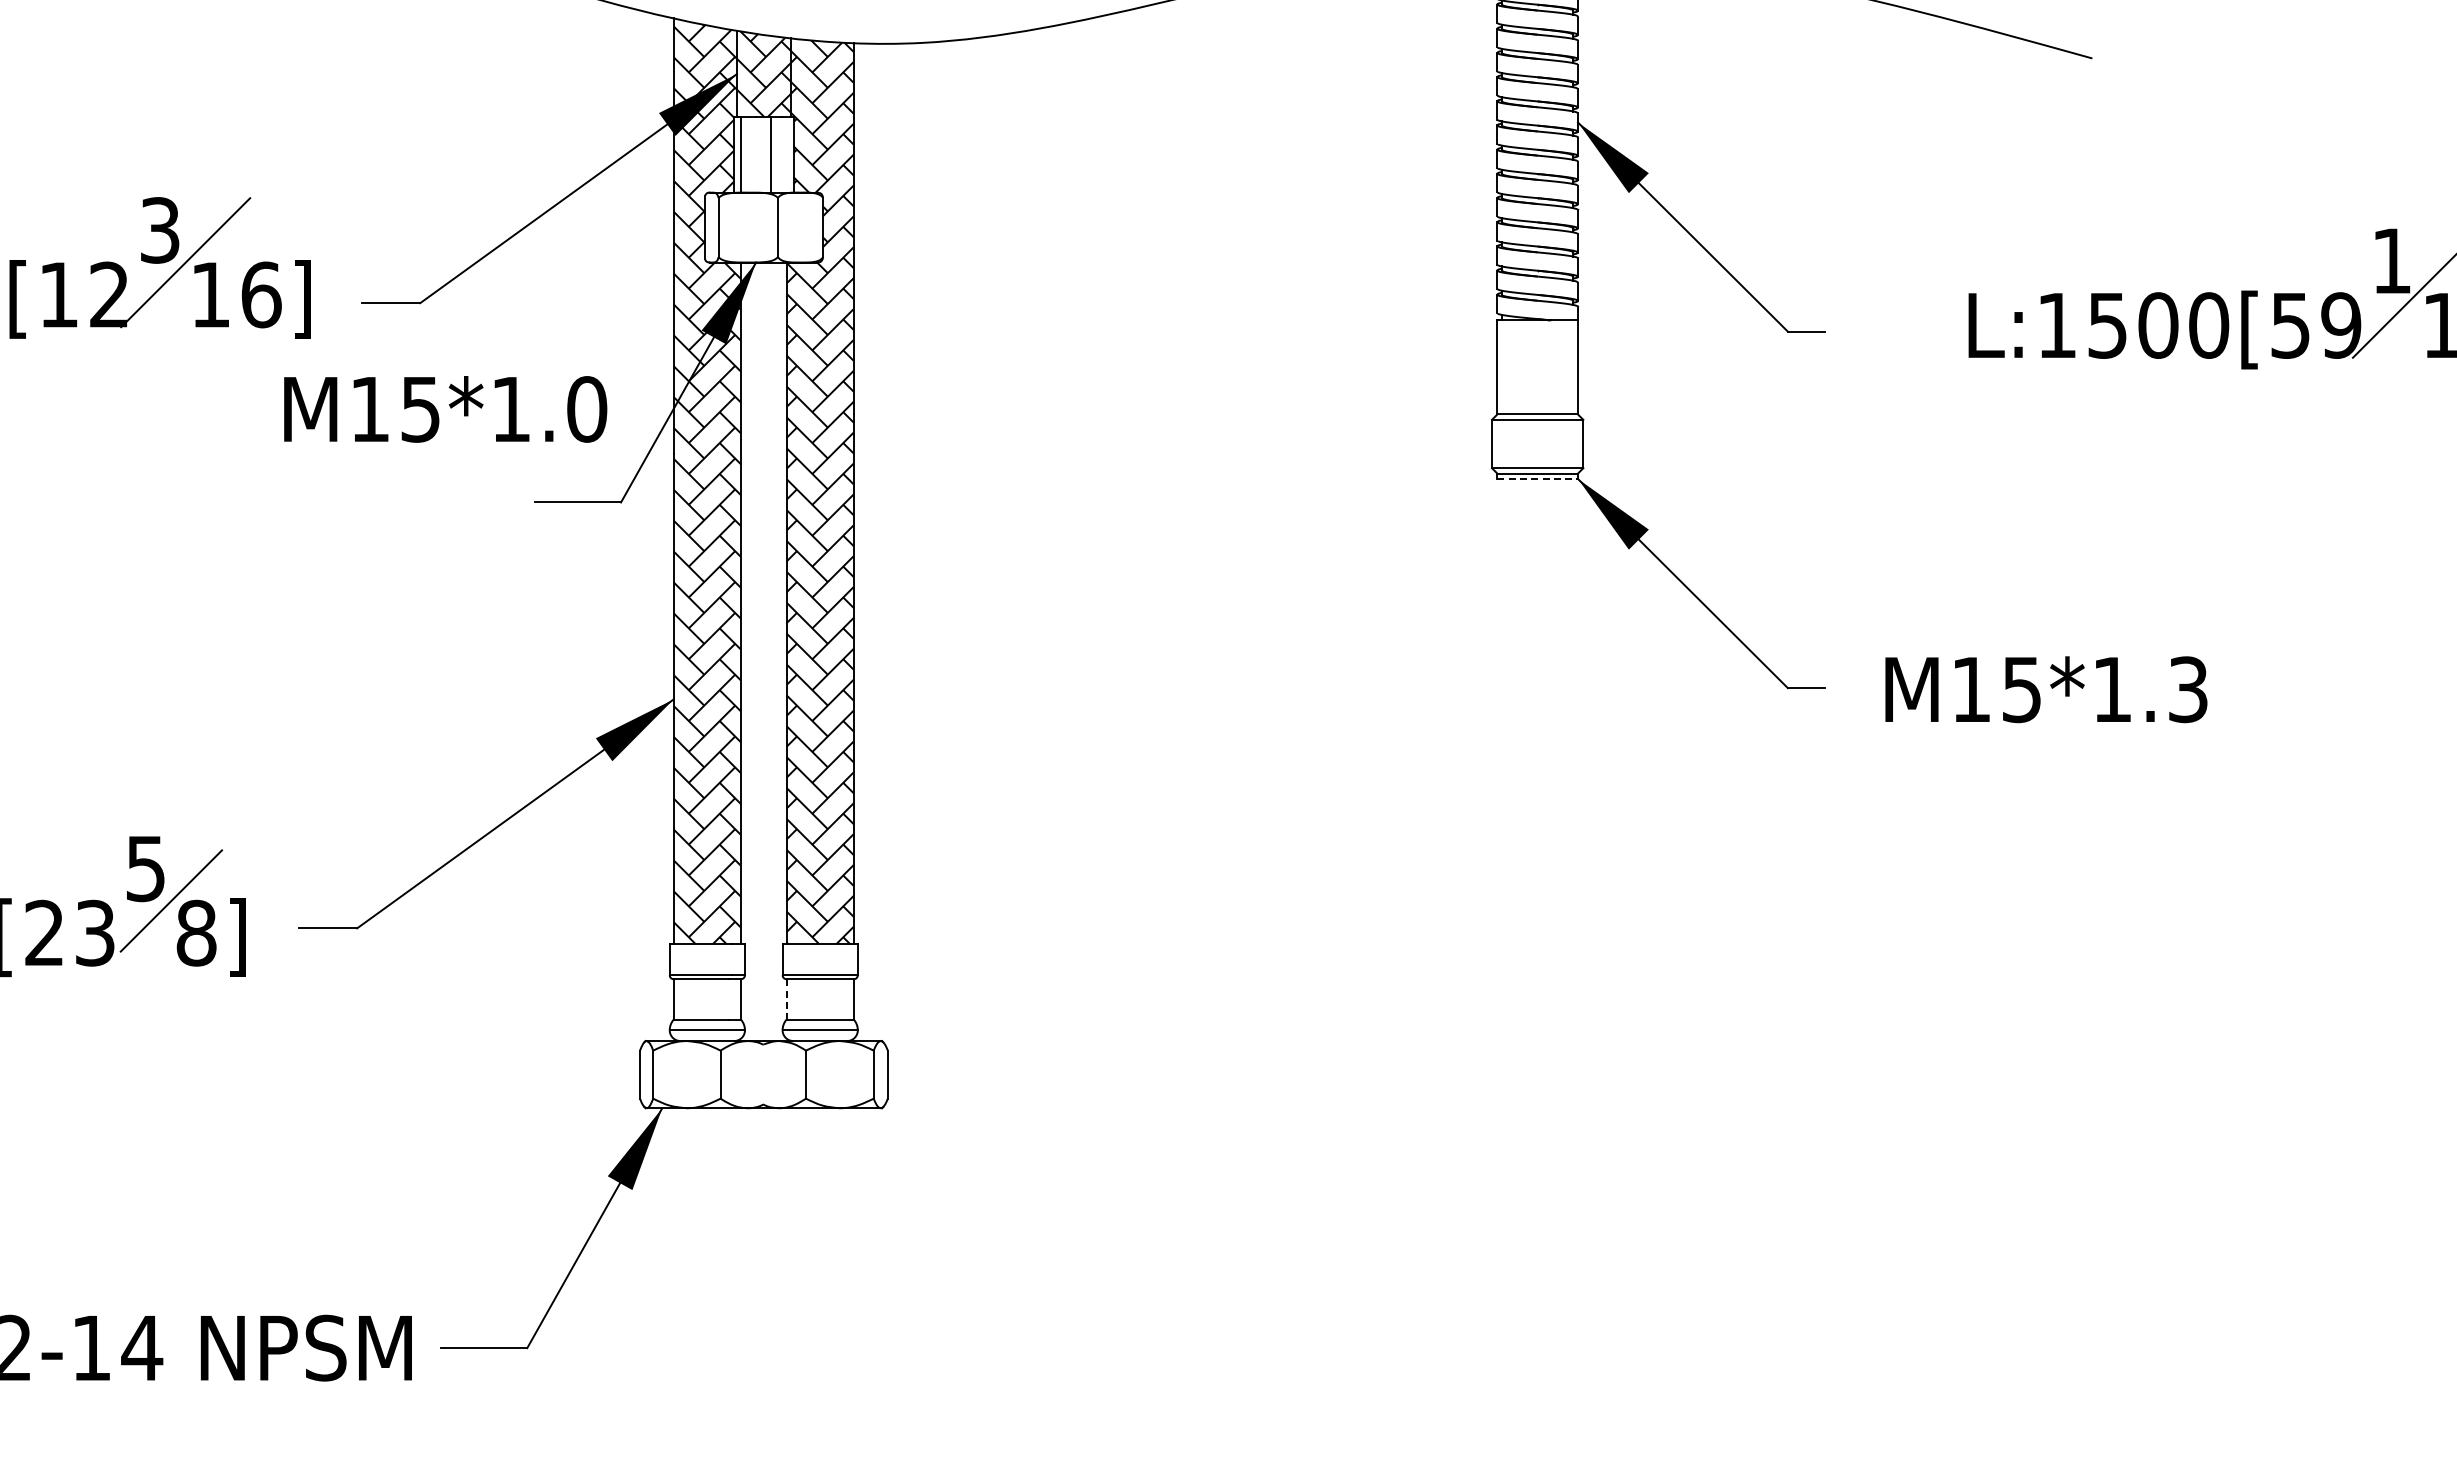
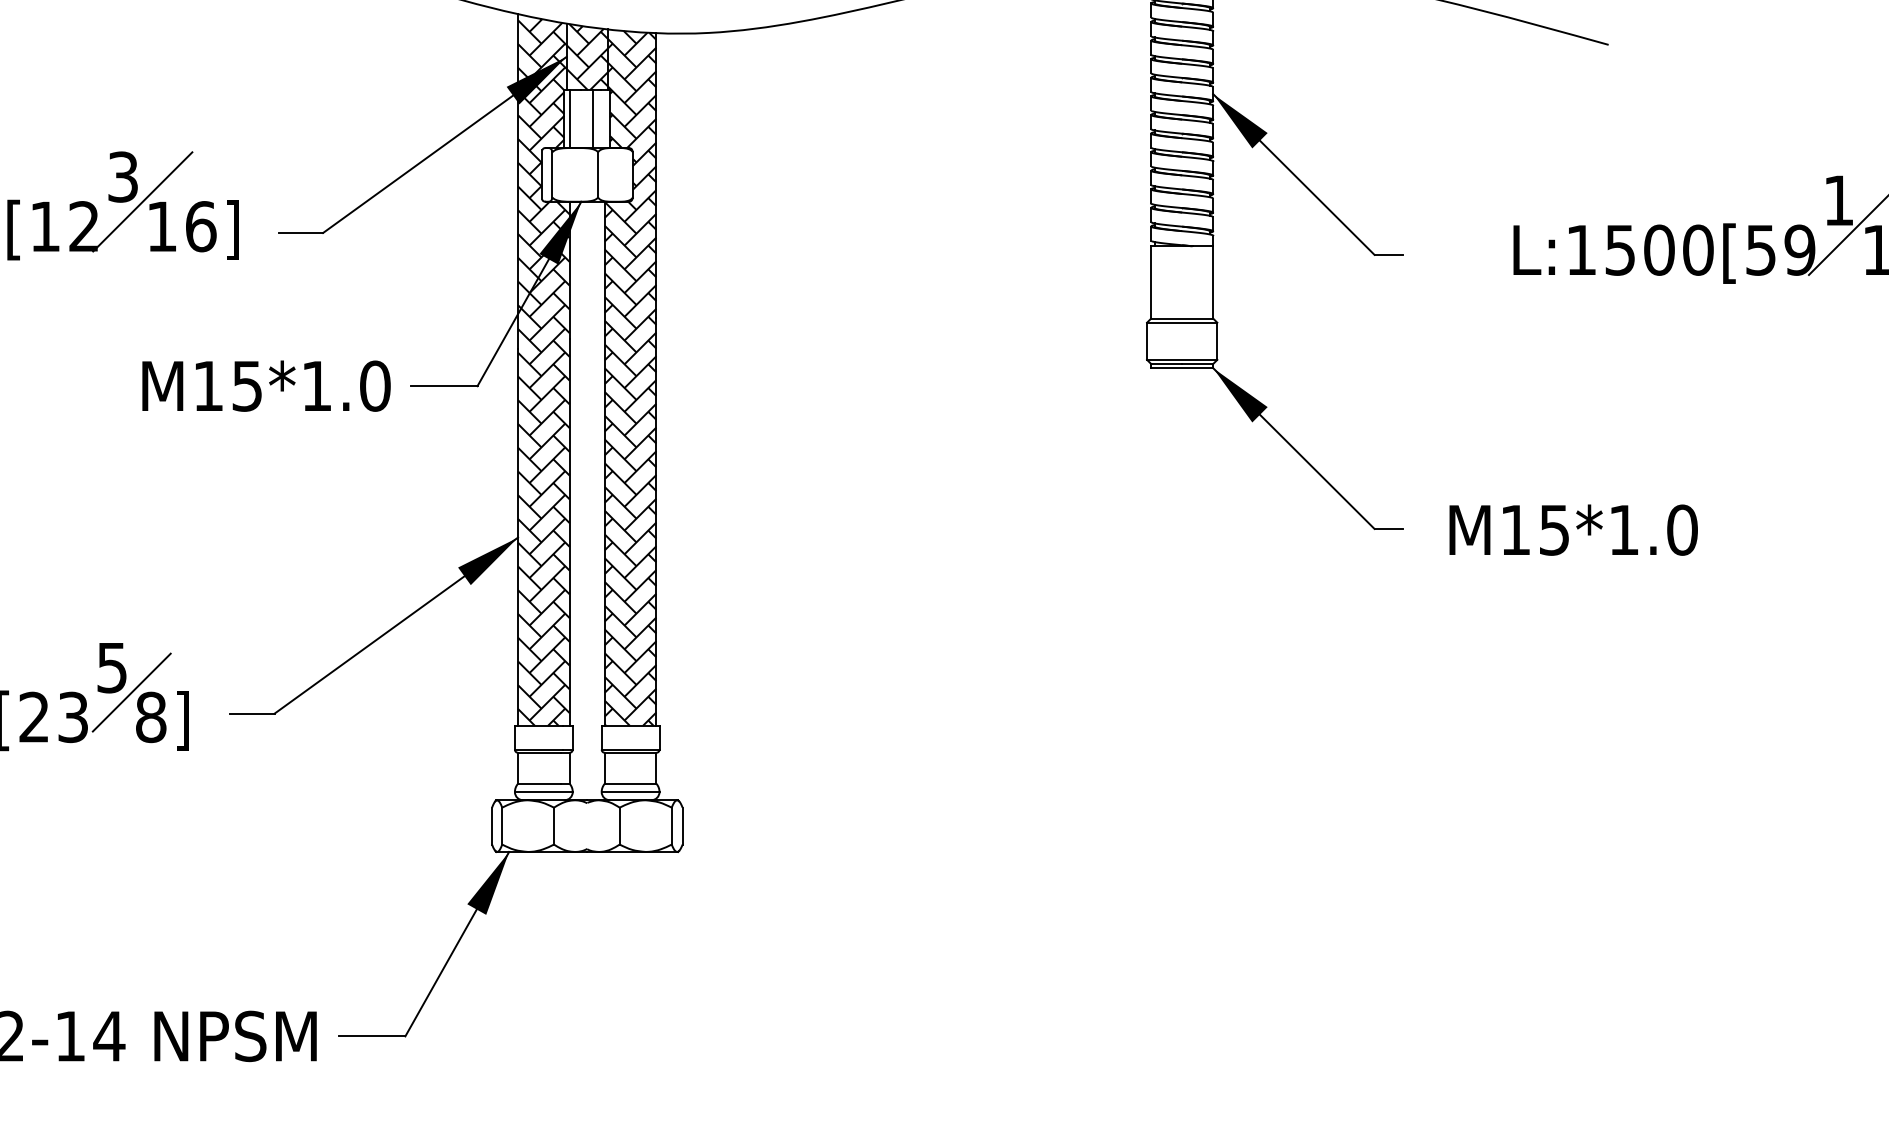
text: (445, 409) -> (266, 386), moved
line: (1538, 478) -> (1182, 367), dashed -> solid
text: (2188, 689) -> (1682, 530), M15*1.3 -> M15*1.0
line: (786, 999) -> (604, 768), dashed -> solid

